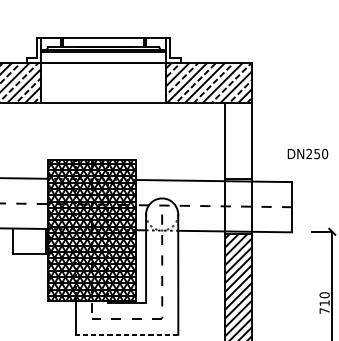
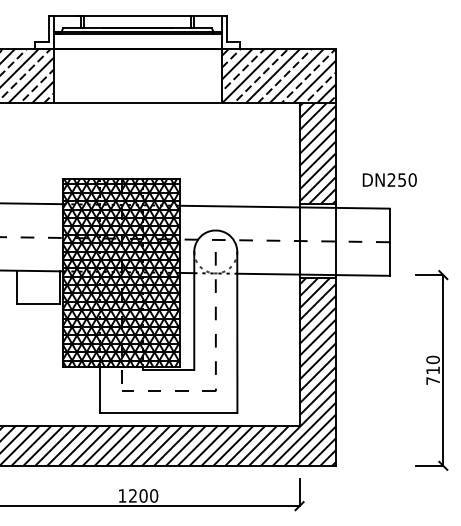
hatch: (238, 140) -> (317, 153), added
text: (307, 153) -> (389, 179), moved
line: (126, 334) -> (168, 412), dashed -> solid

